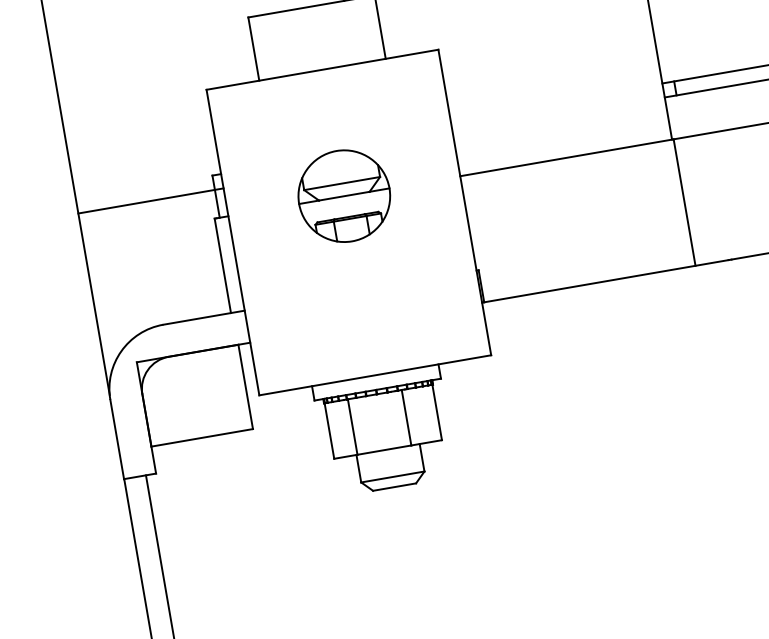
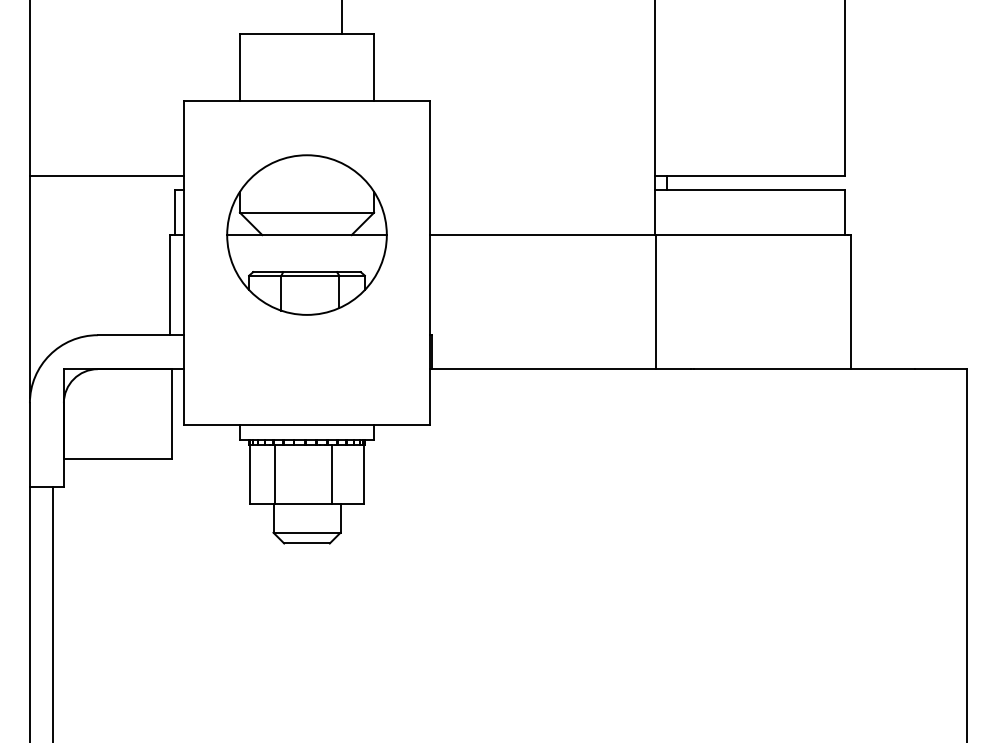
part: (343, 195) -> (306, 234), size x1.67
line: (151, 200) -> (107, 175), moved

